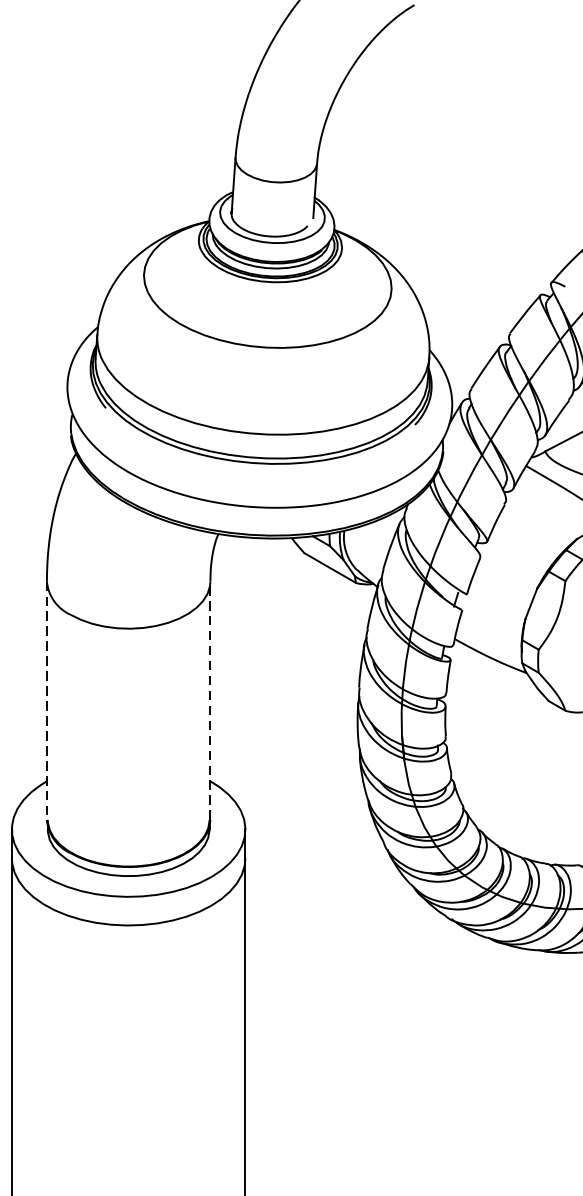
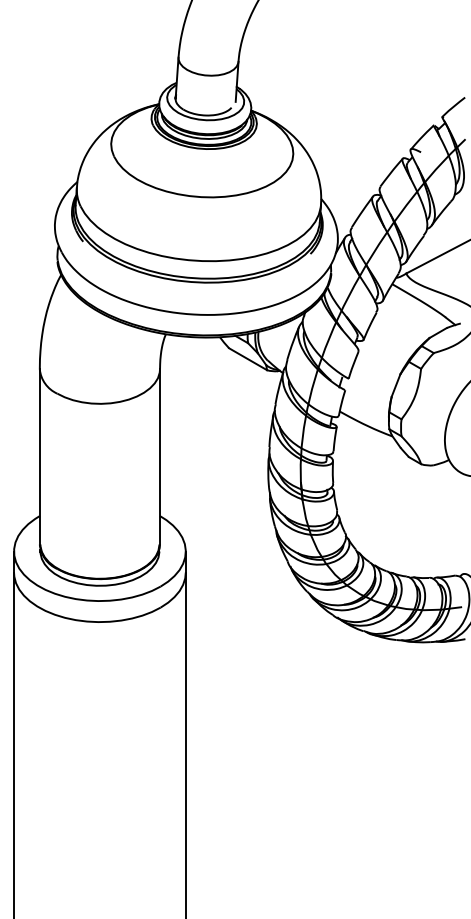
line: (46, 700) -> (39, 456), dashed -> solid
line: (211, 700) -> (160, 456), dashed -> solid

